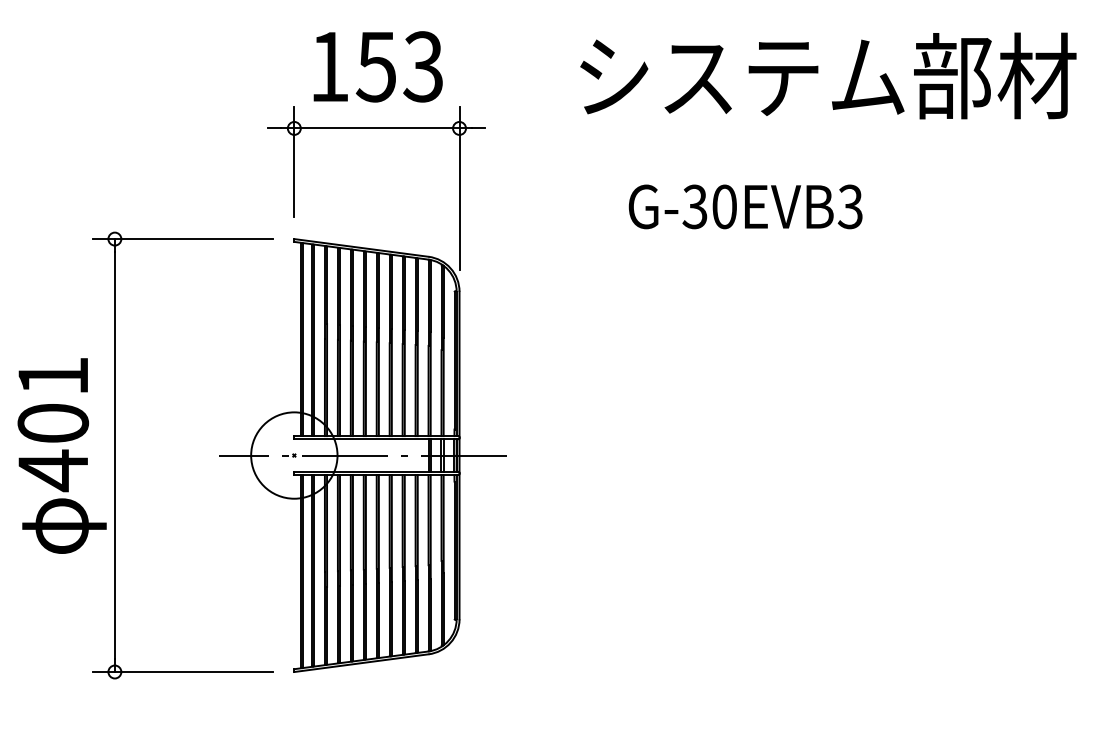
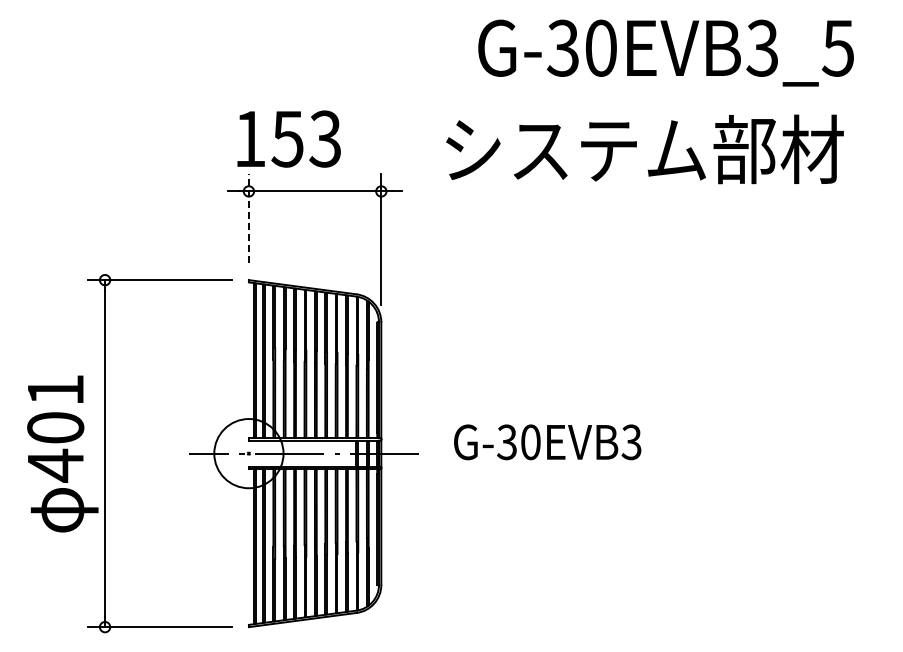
text: (377, 66) -> (288, 138), moved
text: (827, 76) -> (644, 149), moved
line: (293, 160) -> (248, 217), solid -> dashed
text: (745, 207) -> (547, 442), moved

